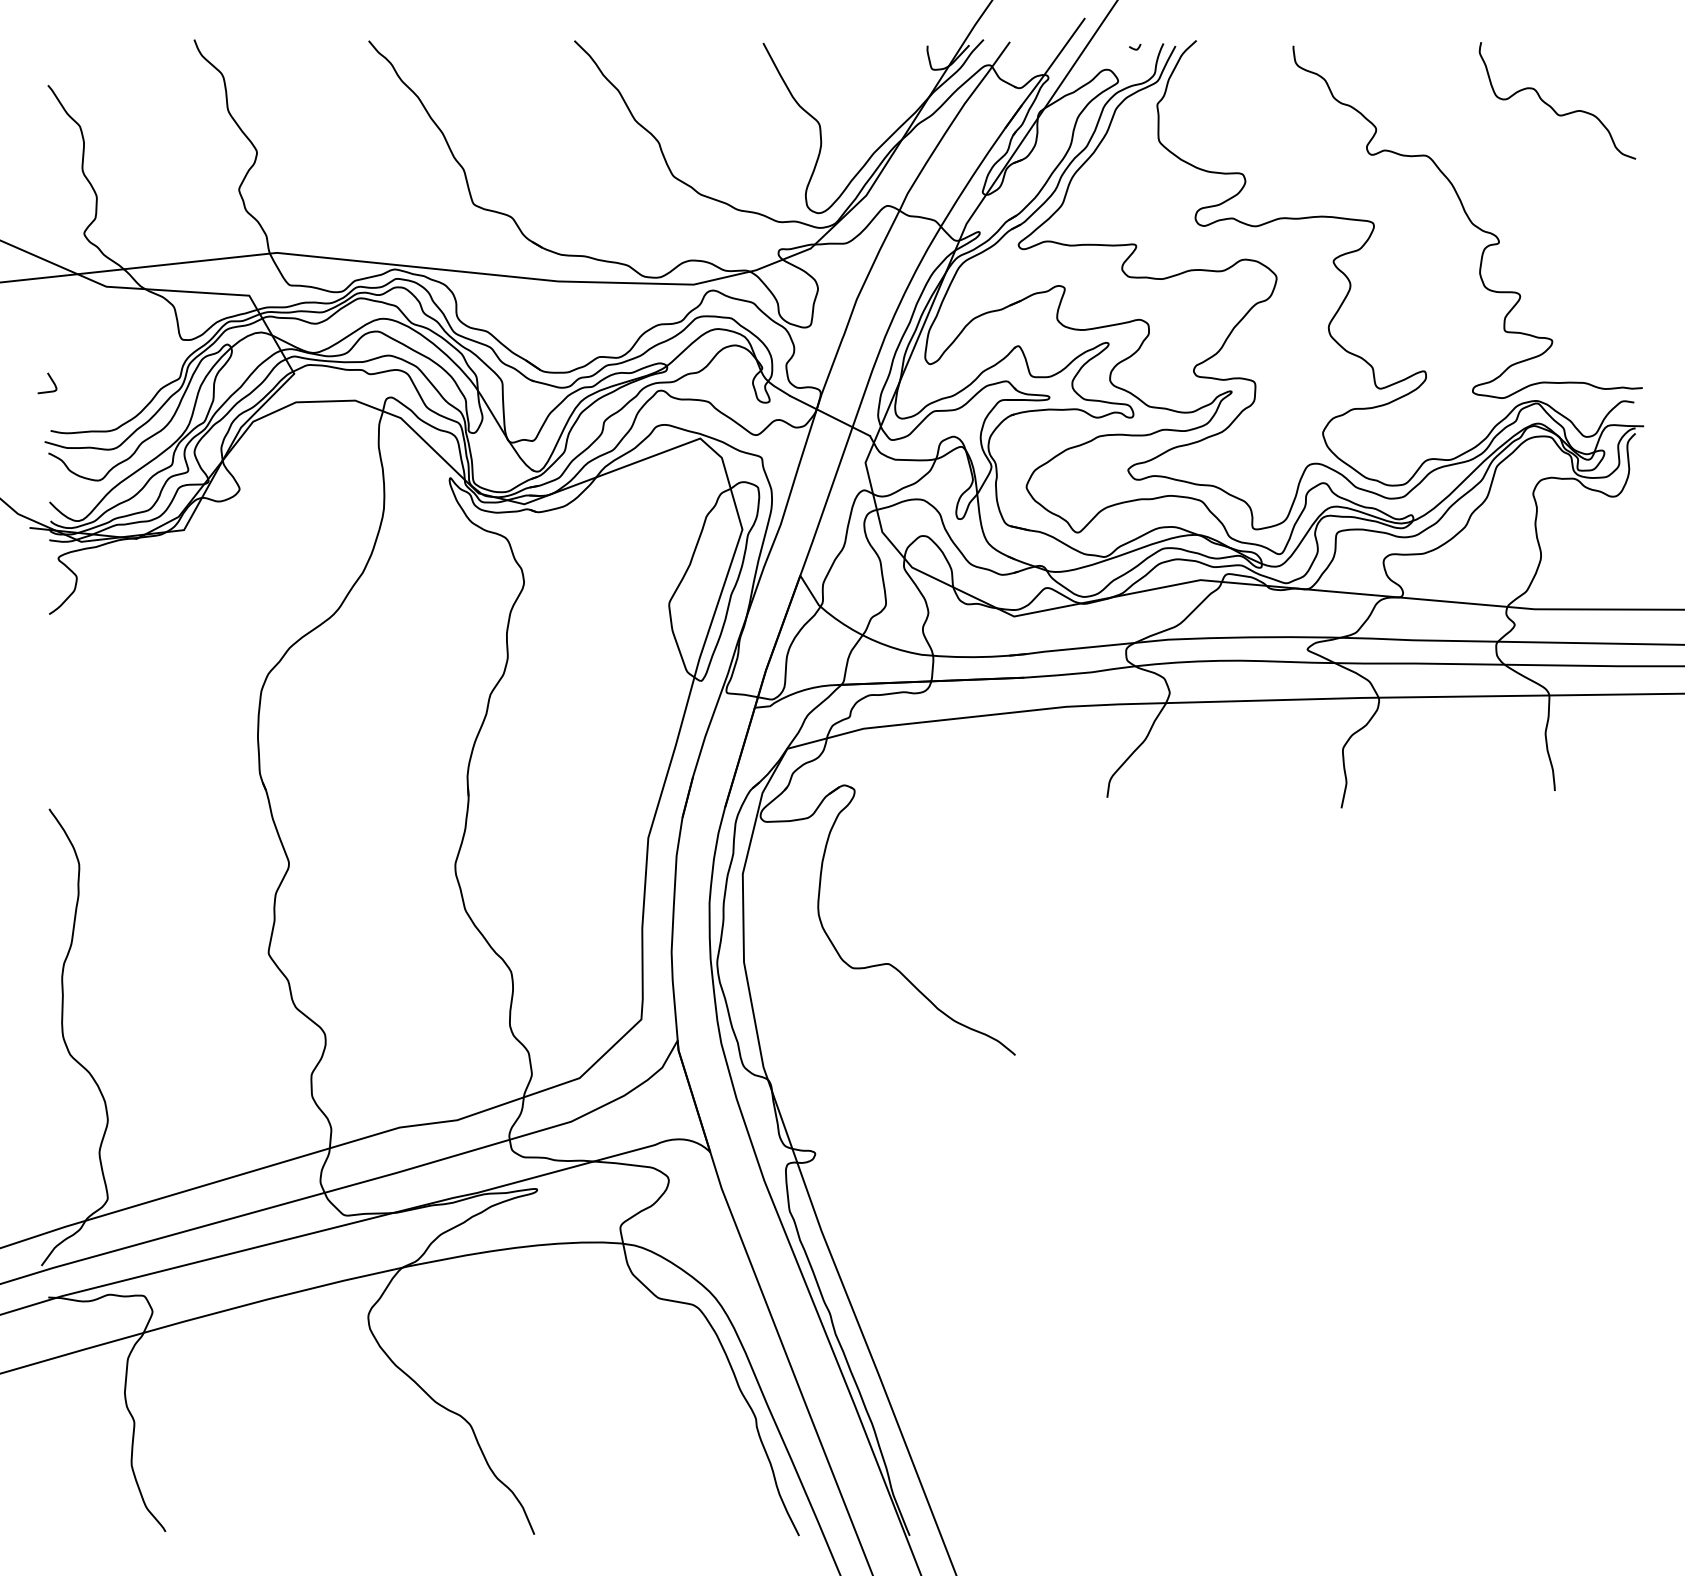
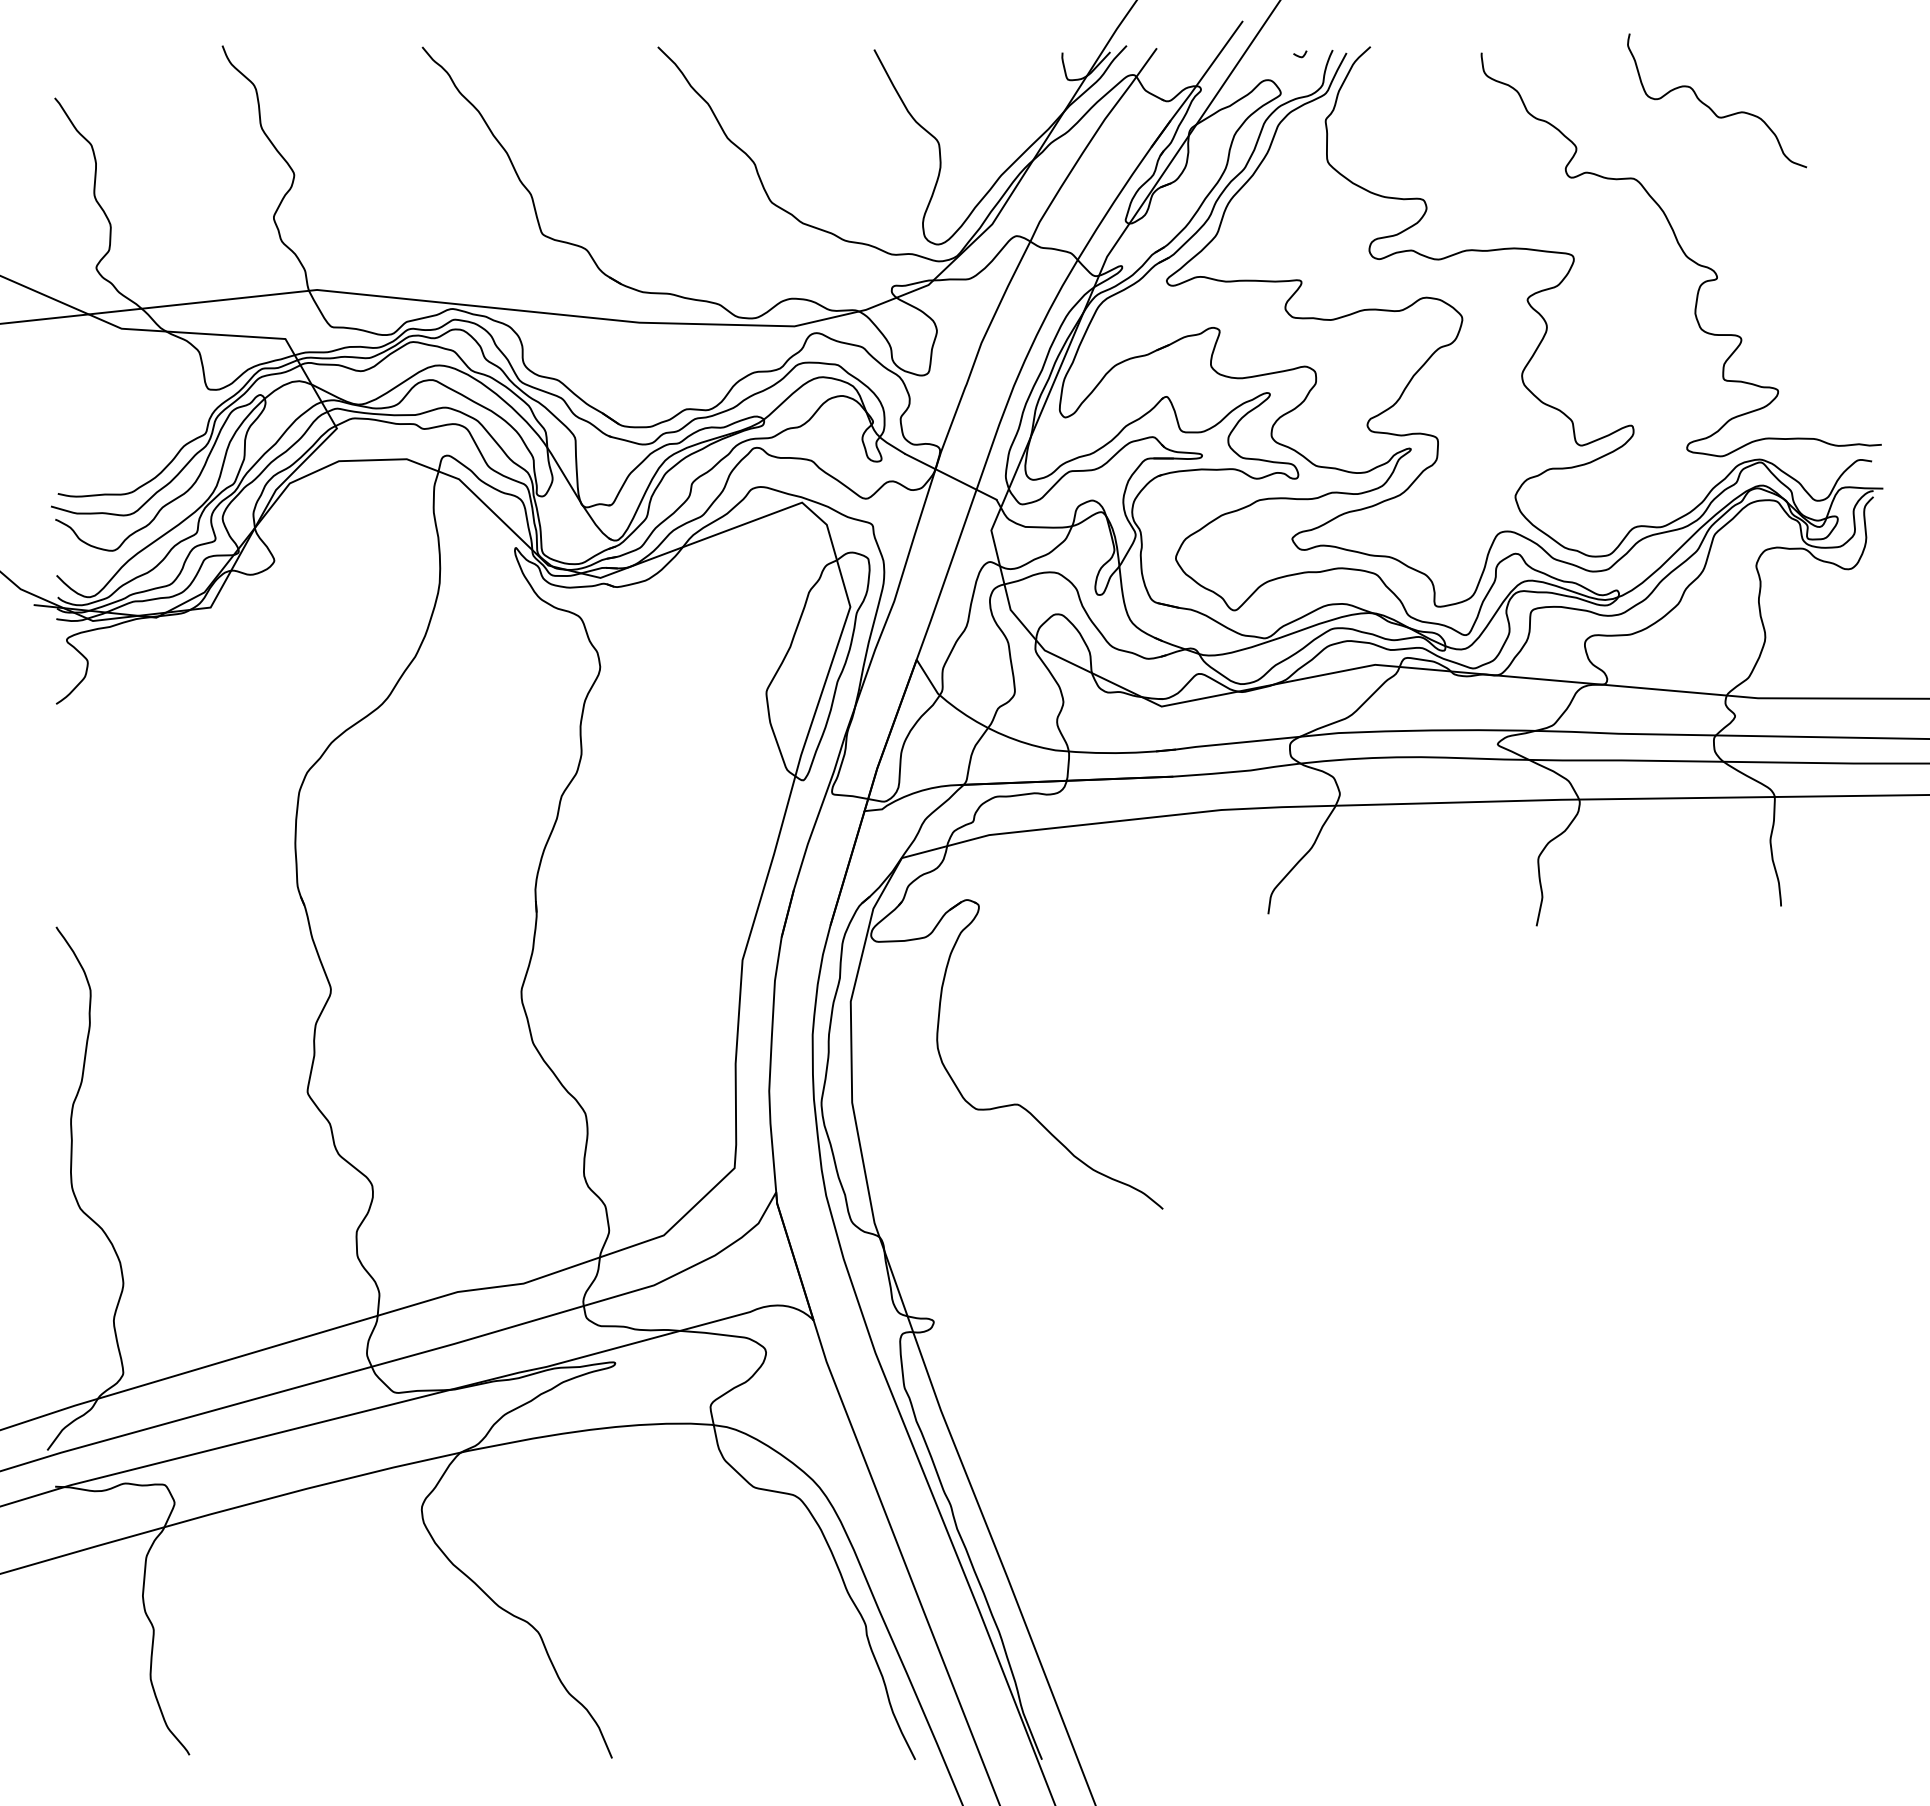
curve: (1551, 106) -> (1710, 107), moved
curve: (52, 381) -> (59, 437), removed

